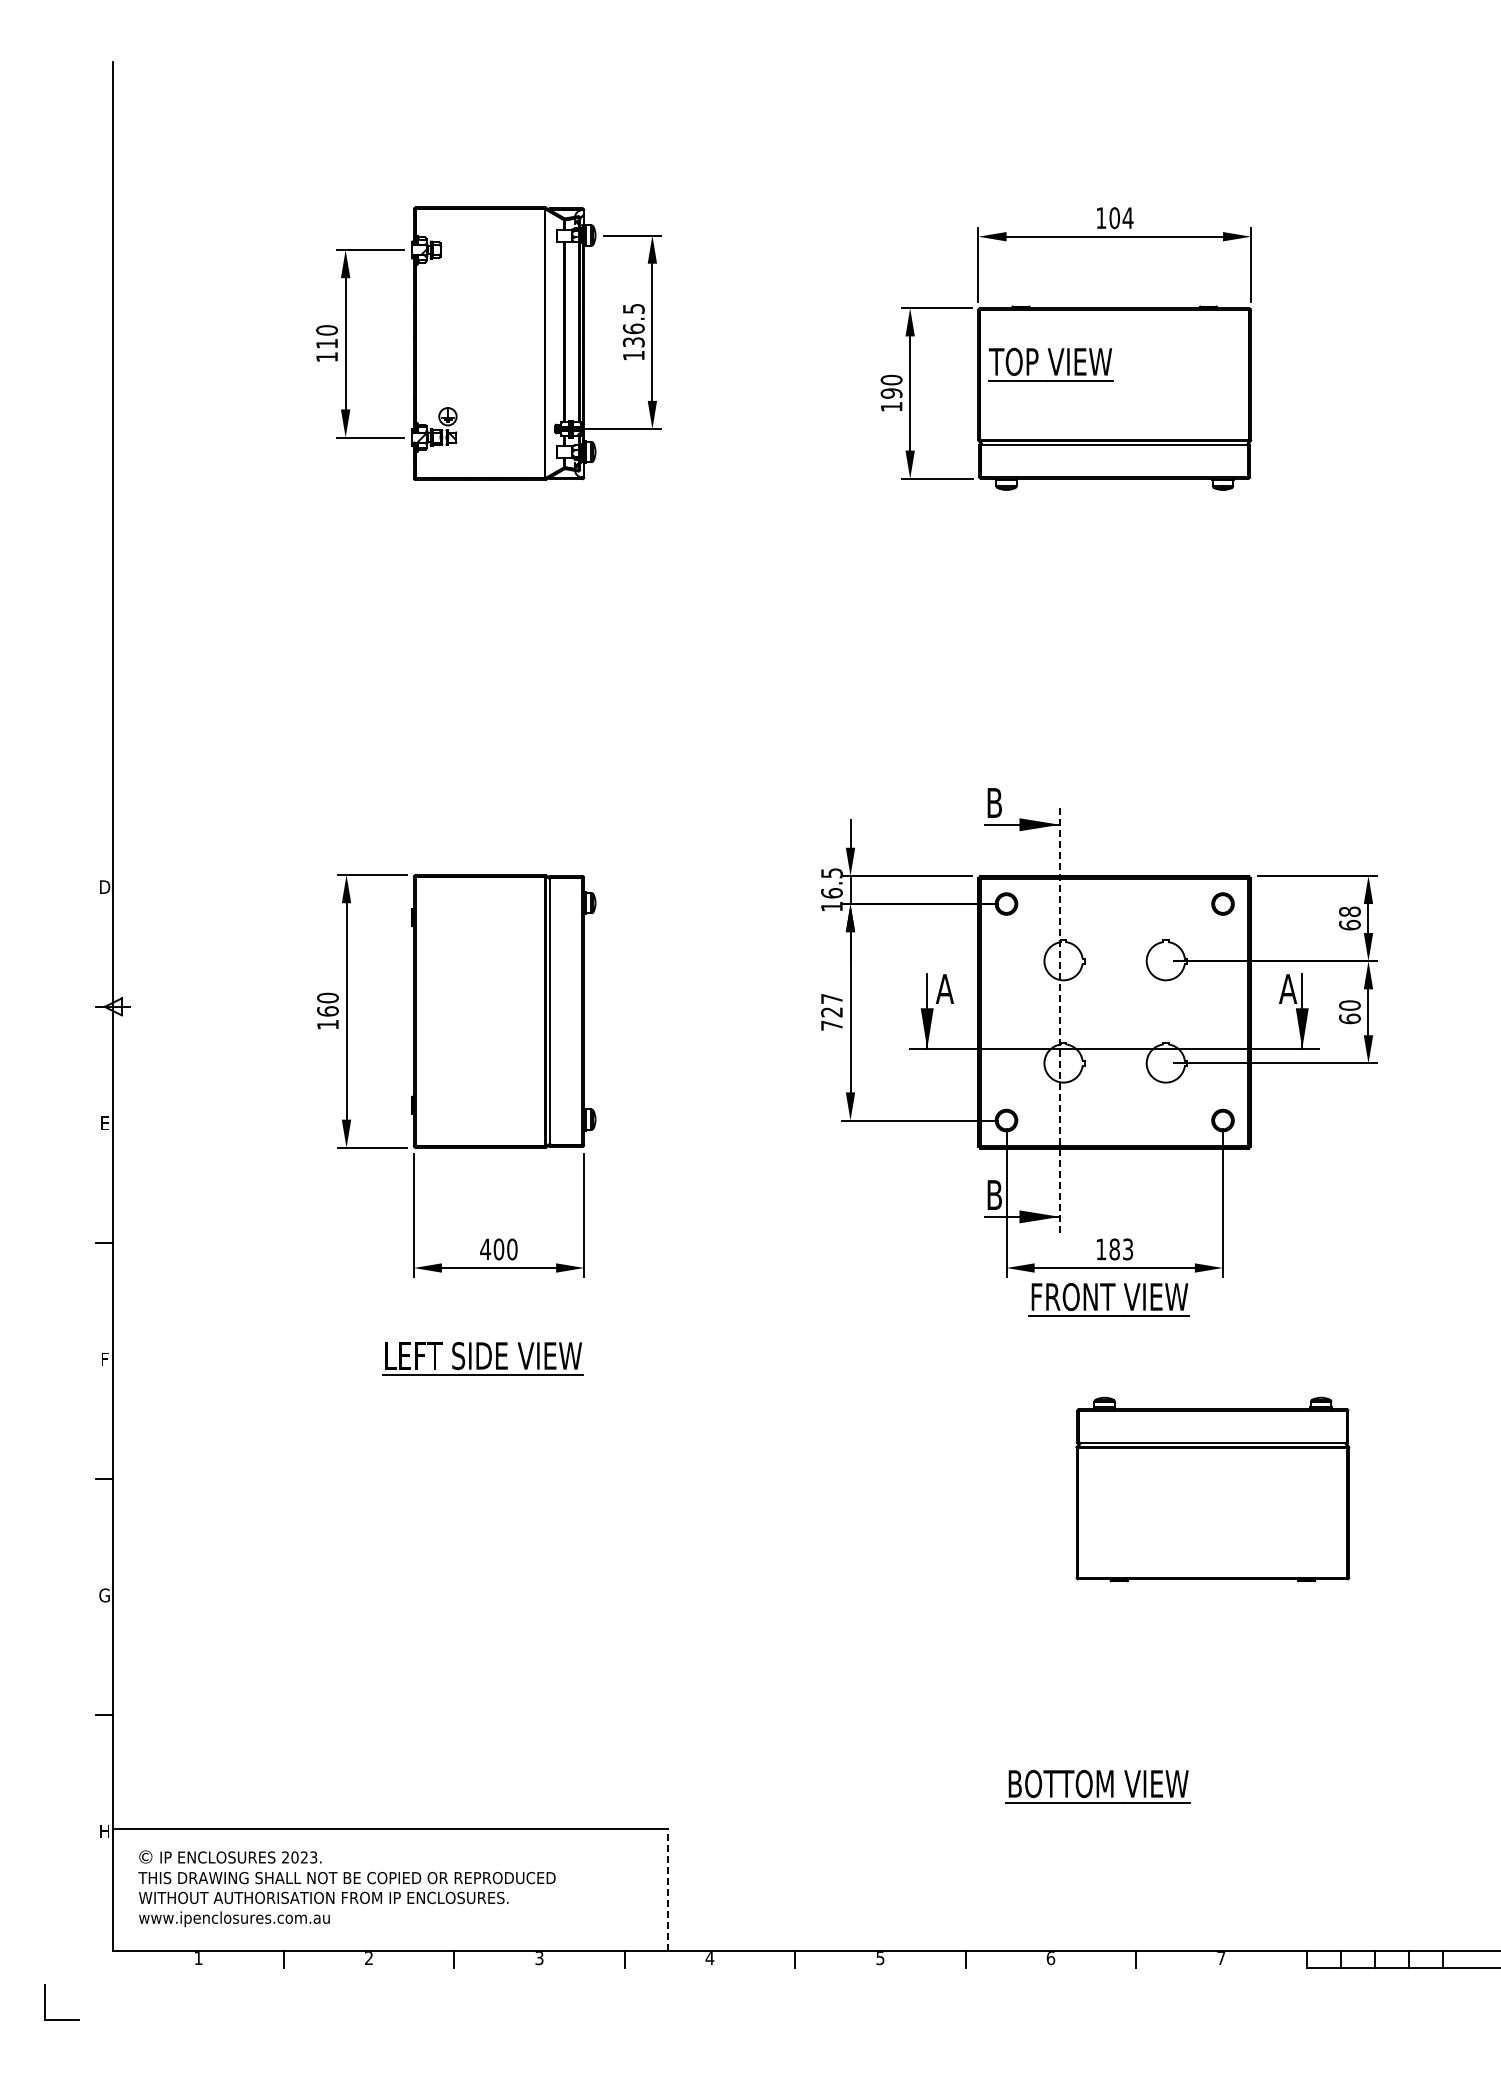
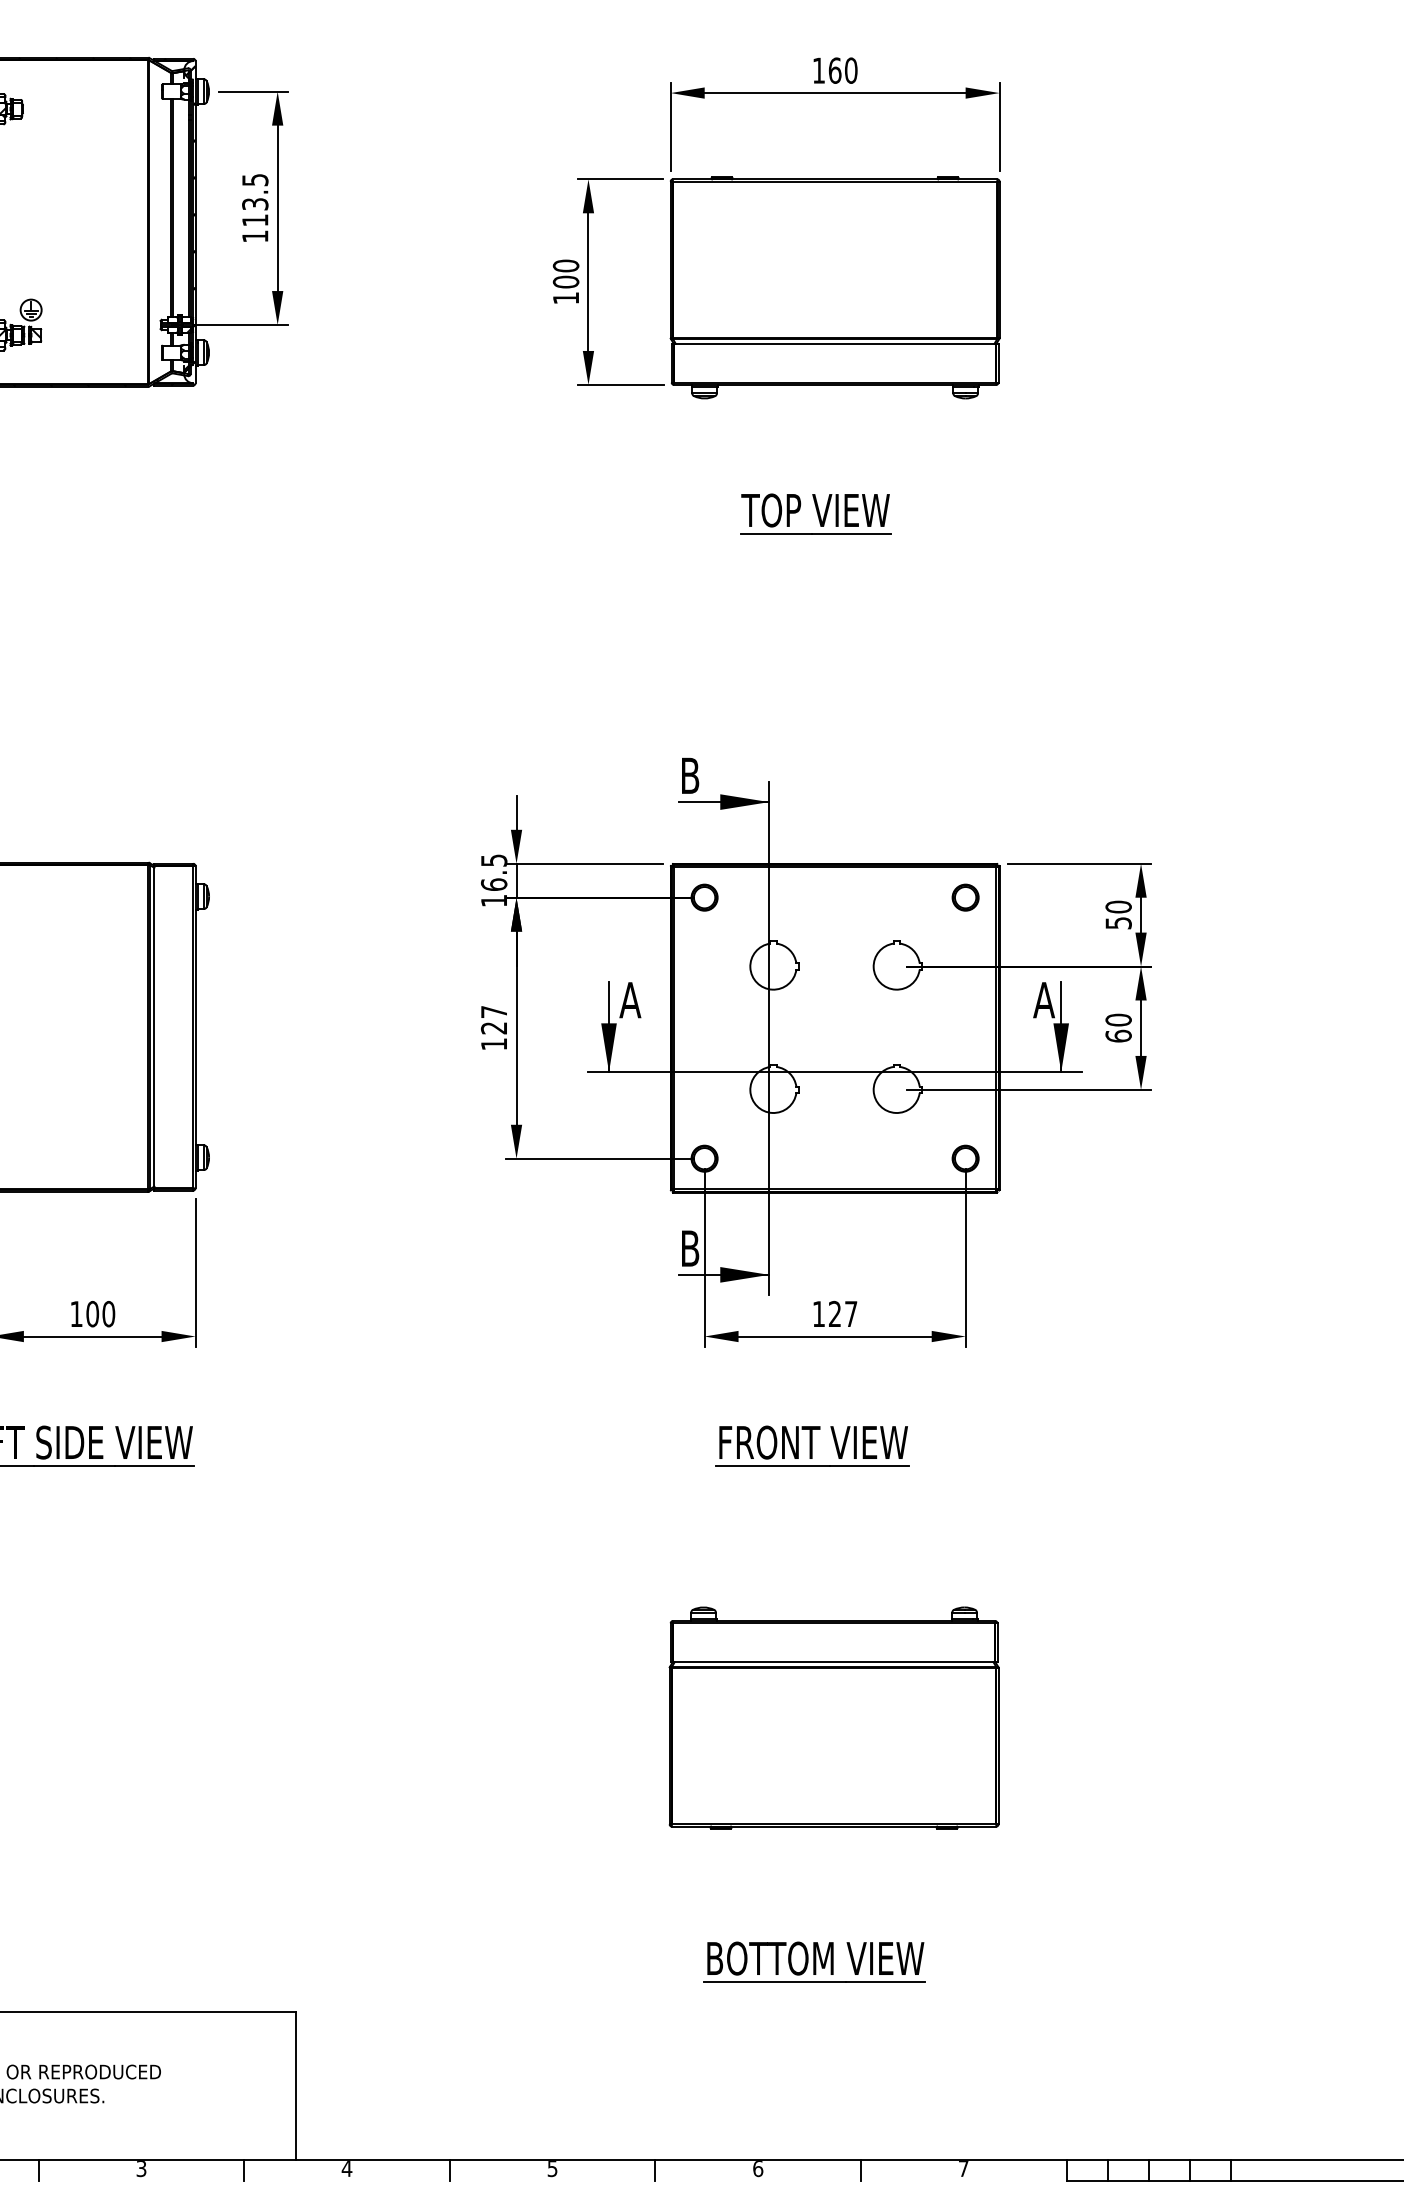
text: (1121, 218) -> (843, 71), 104 -> 160
text: (633, 335) -> (254, 212), 136.5 -> 113.5
part: (1050, 364) -> (815, 513), moved
text: (891, 393) -> (565, 282), 190 -> 100
text: (1349, 918) -> (1118, 915), 68 -> 50
line: (1060, 1021) -> (769, 1039), dashed -> solid
text: (831, 1025) -> (493, 1044), 727 -> 127
text: (485, 1249) -> (76, 1314), 400 -> 100
text: (1121, 1249) -> (843, 1314), 183 -> 127
part: (1108, 1299) -> (811, 1445), moved
part: (1212, 1489) -> (833, 1718), moved
line: (667, 1889) -> (295, 2085), dashed -> solid

